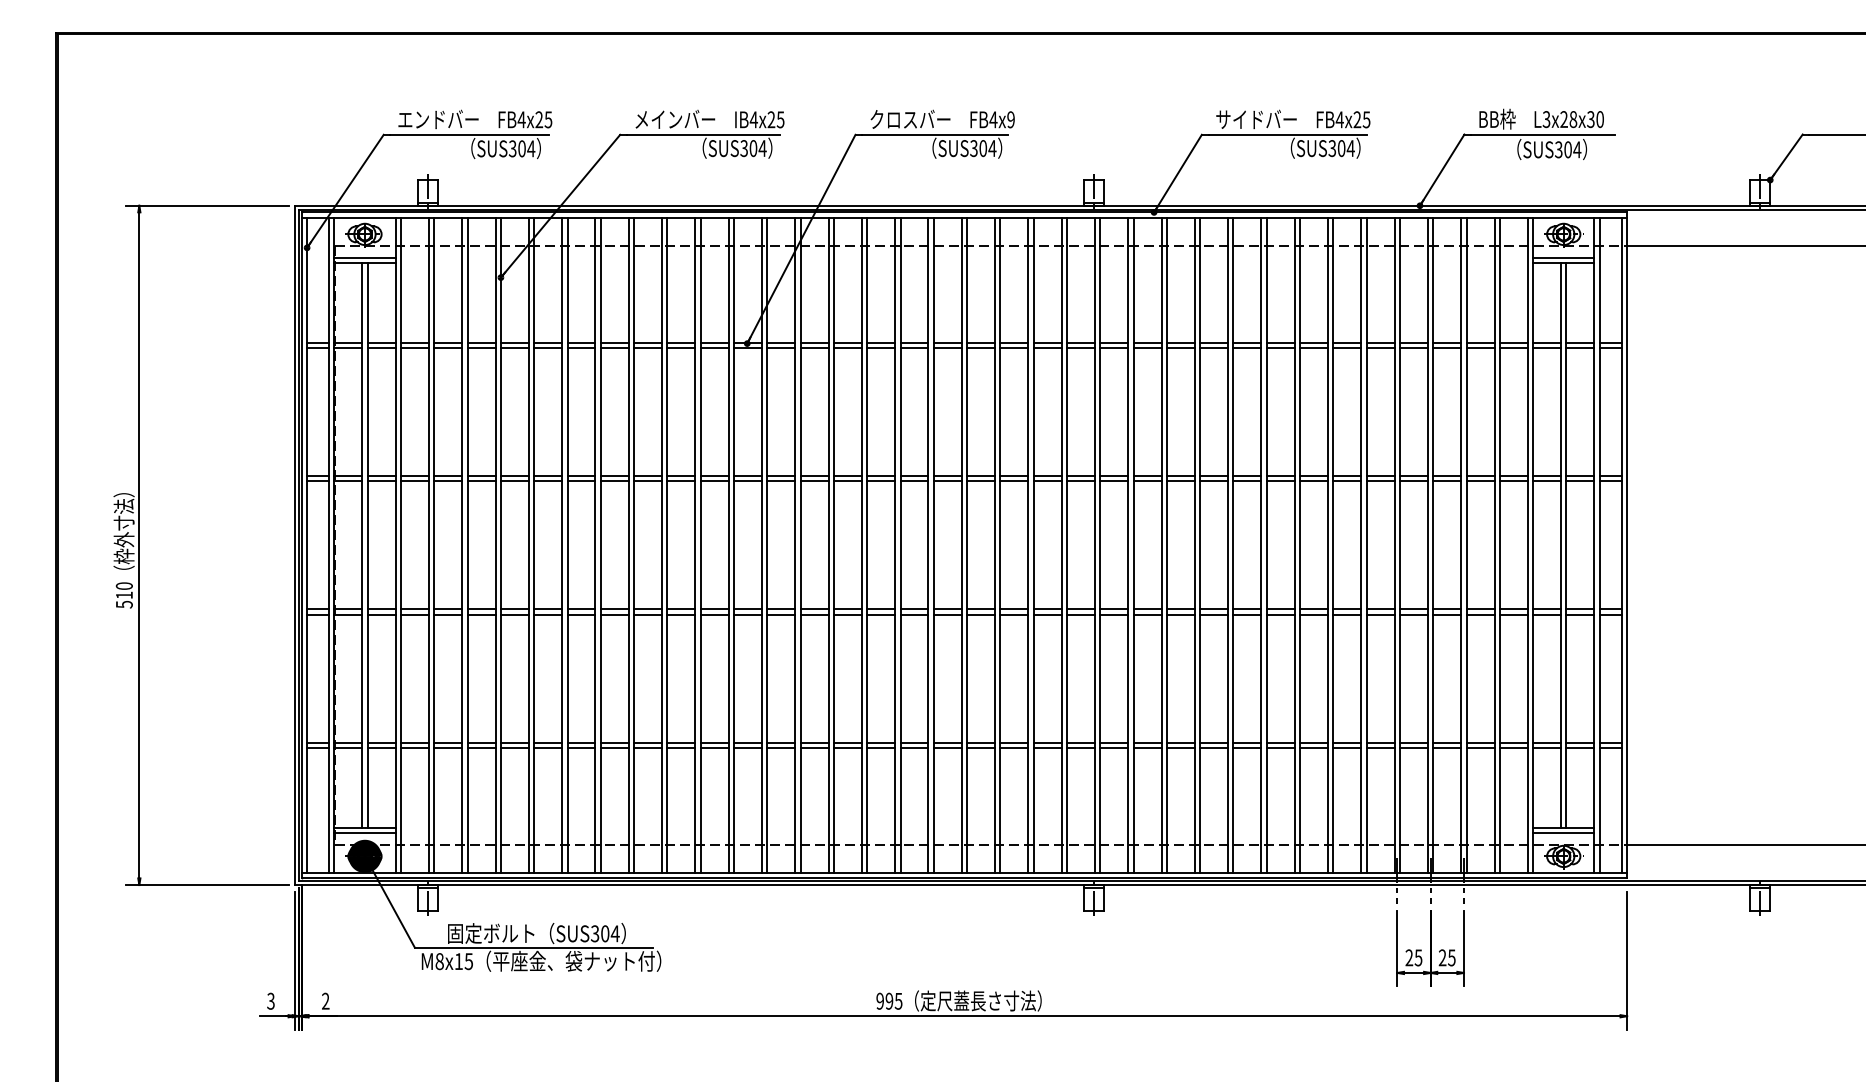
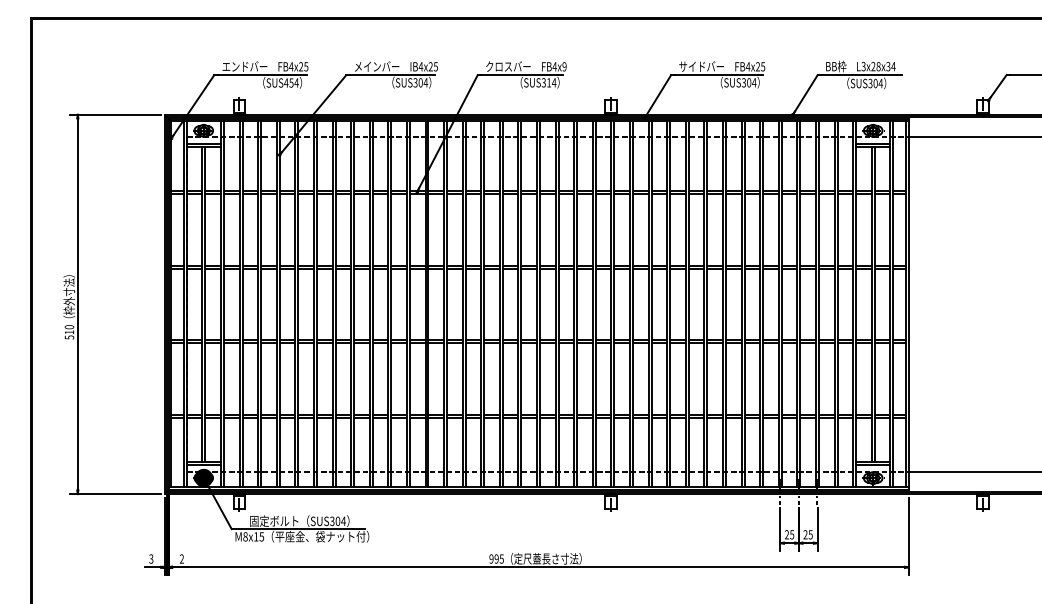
text: (1600, 119) -> (893, 66), L3x28x30 -> L3x28x34
text: (516, 147) -> (288, 82), SUS304 -> SUS454
text: (984, 147) -> (549, 82), SUS304 -> SUS314

